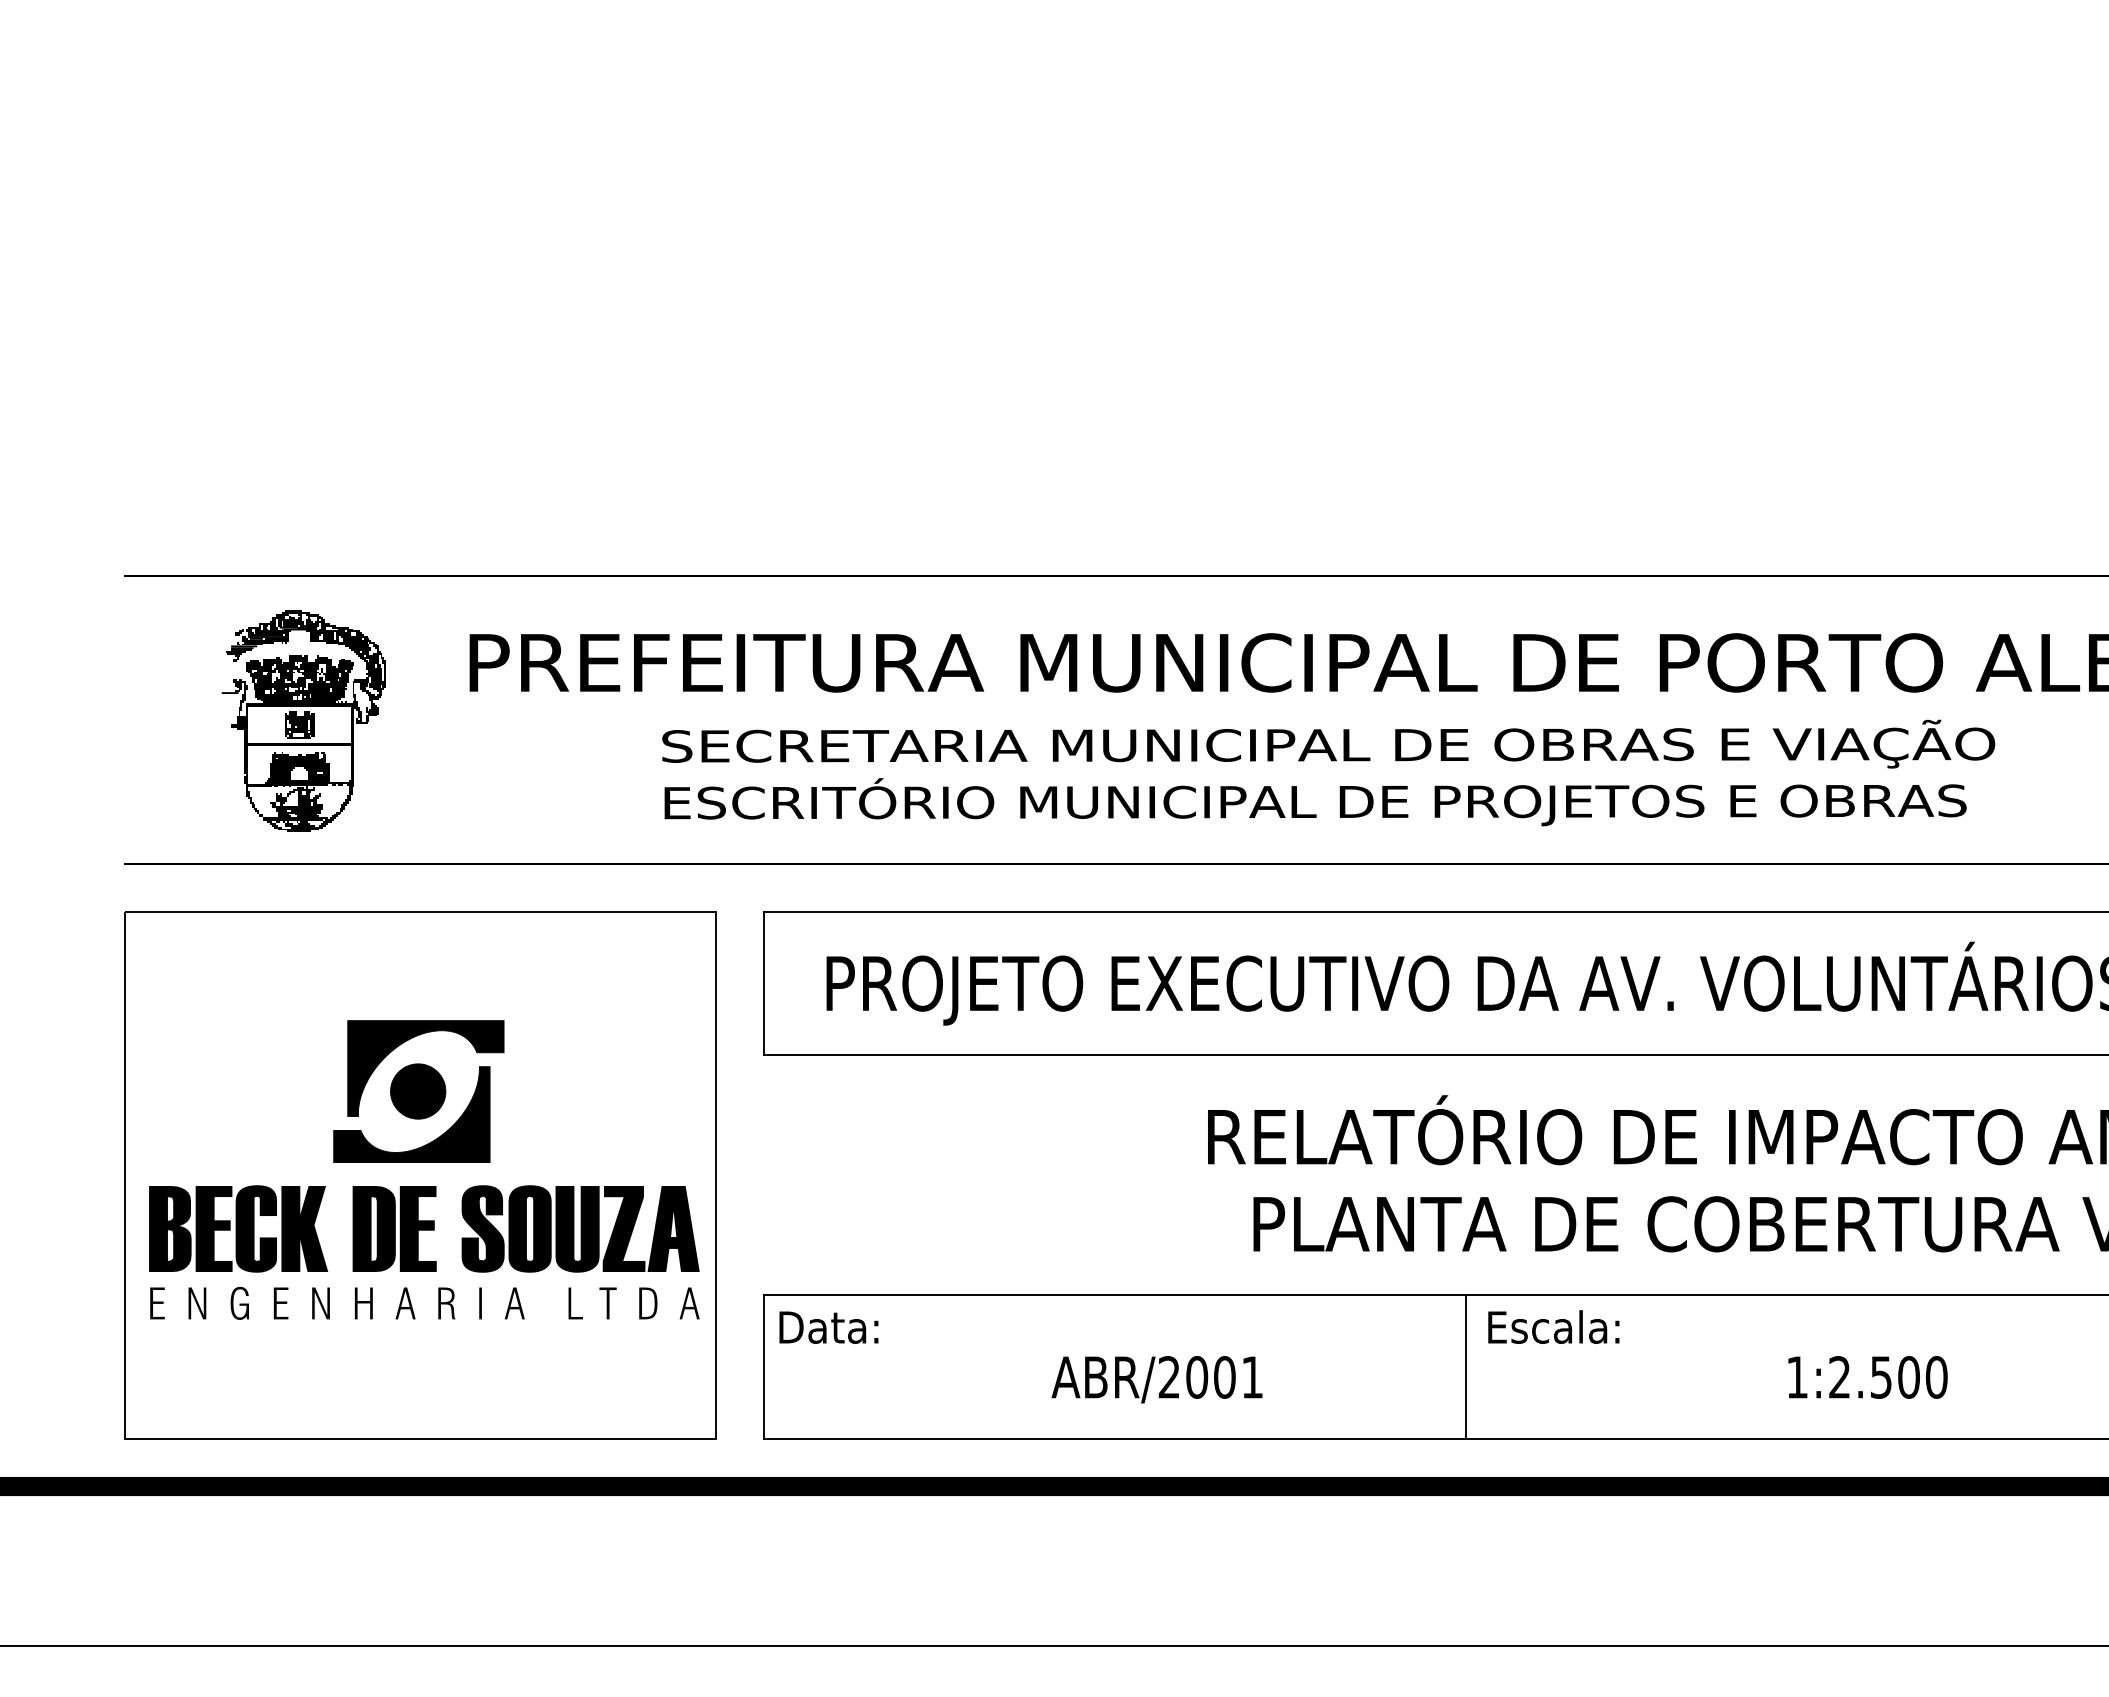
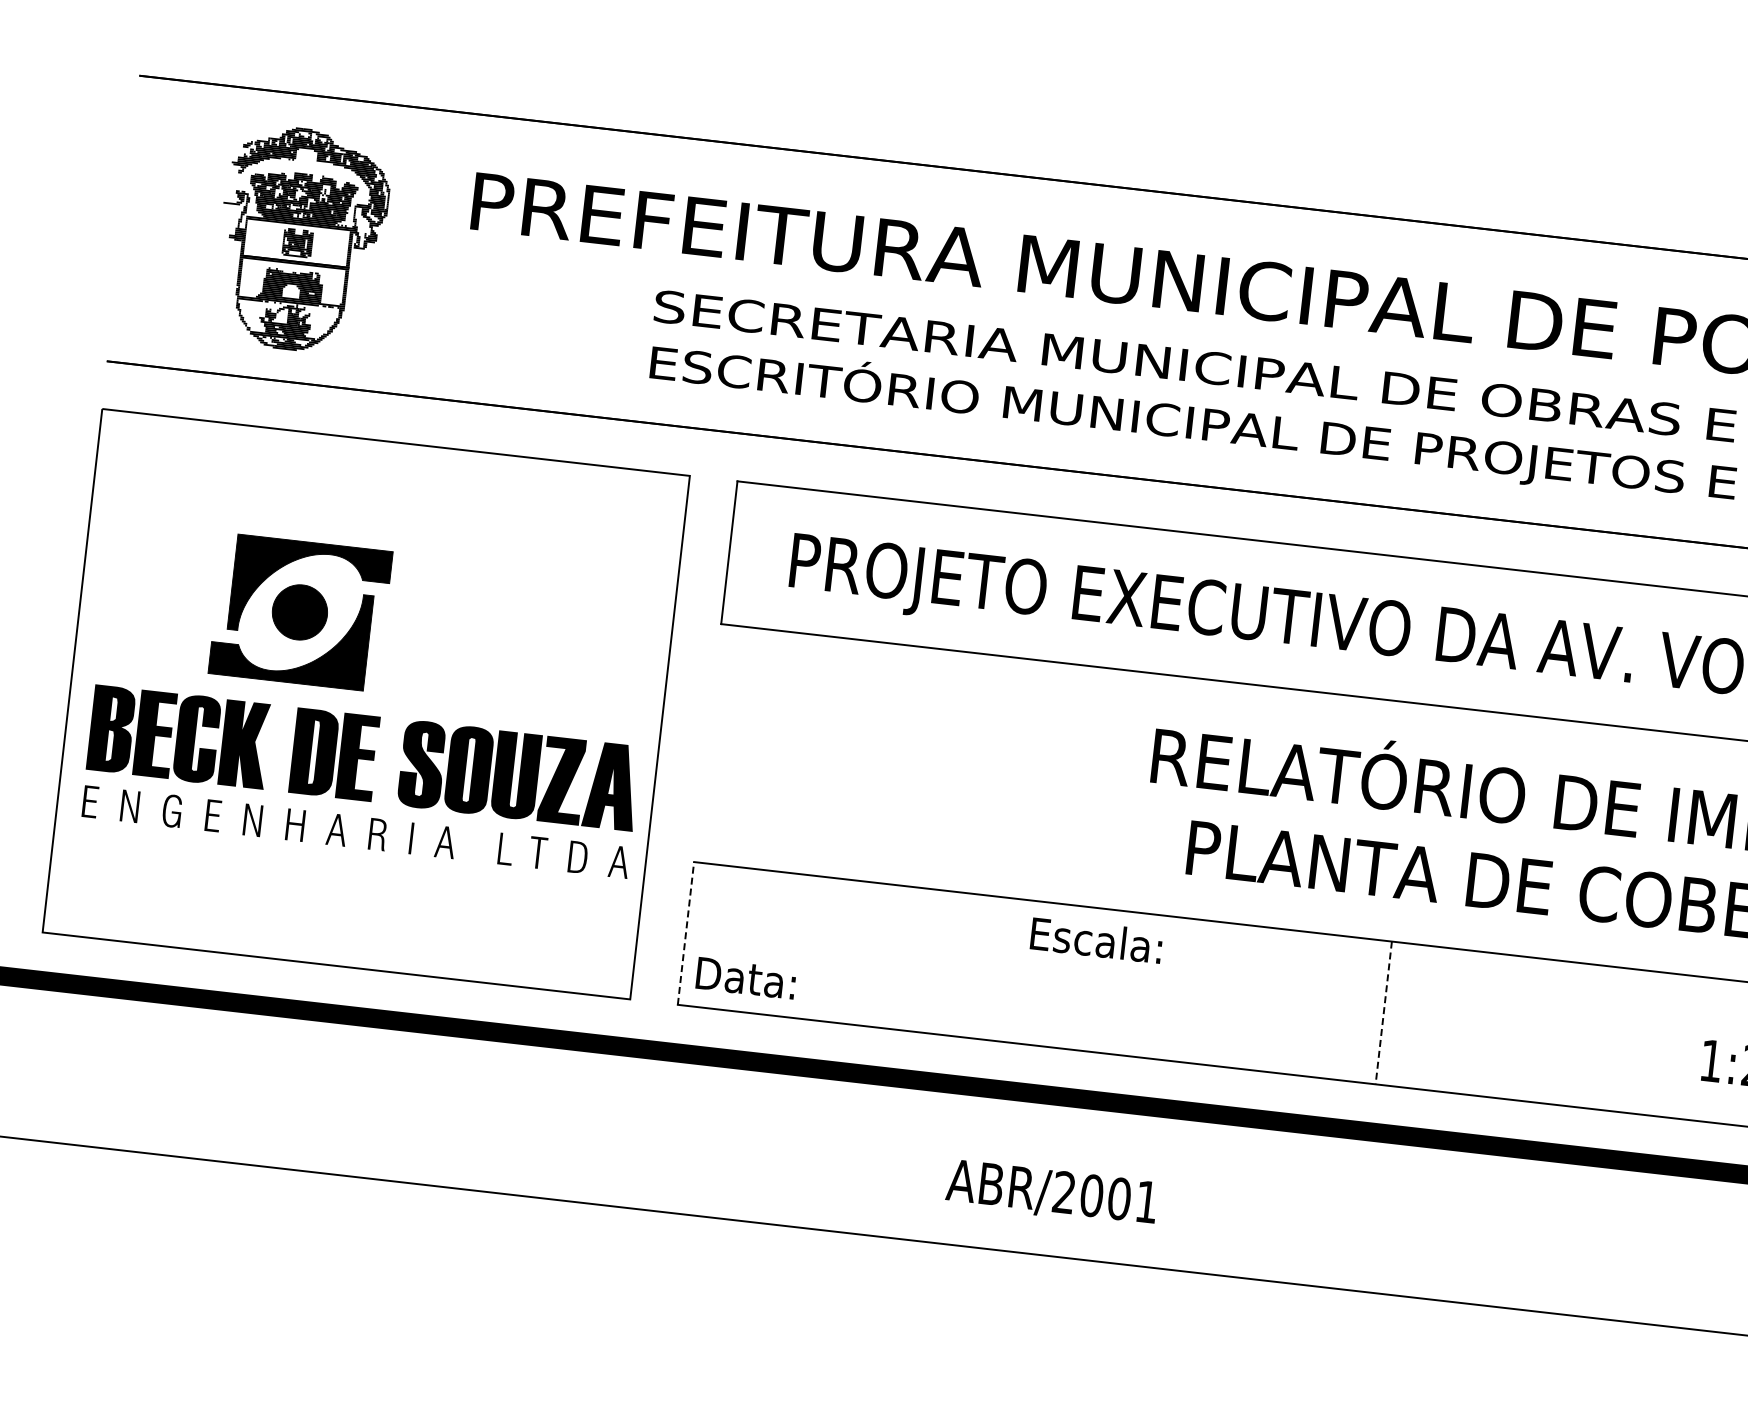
part: (418, 1091) -> (300, 612), moved
text: (1553, 1326) -> (1096, 939), moved
text: (828, 1327) -> (745, 978), moved
line: (764, 1366) -> (686, 933), solid -> dashed
line: (1466, 1366) -> (1383, 1012), solid -> dashed
text: (1156, 1379) -> (1051, 1193), moved

